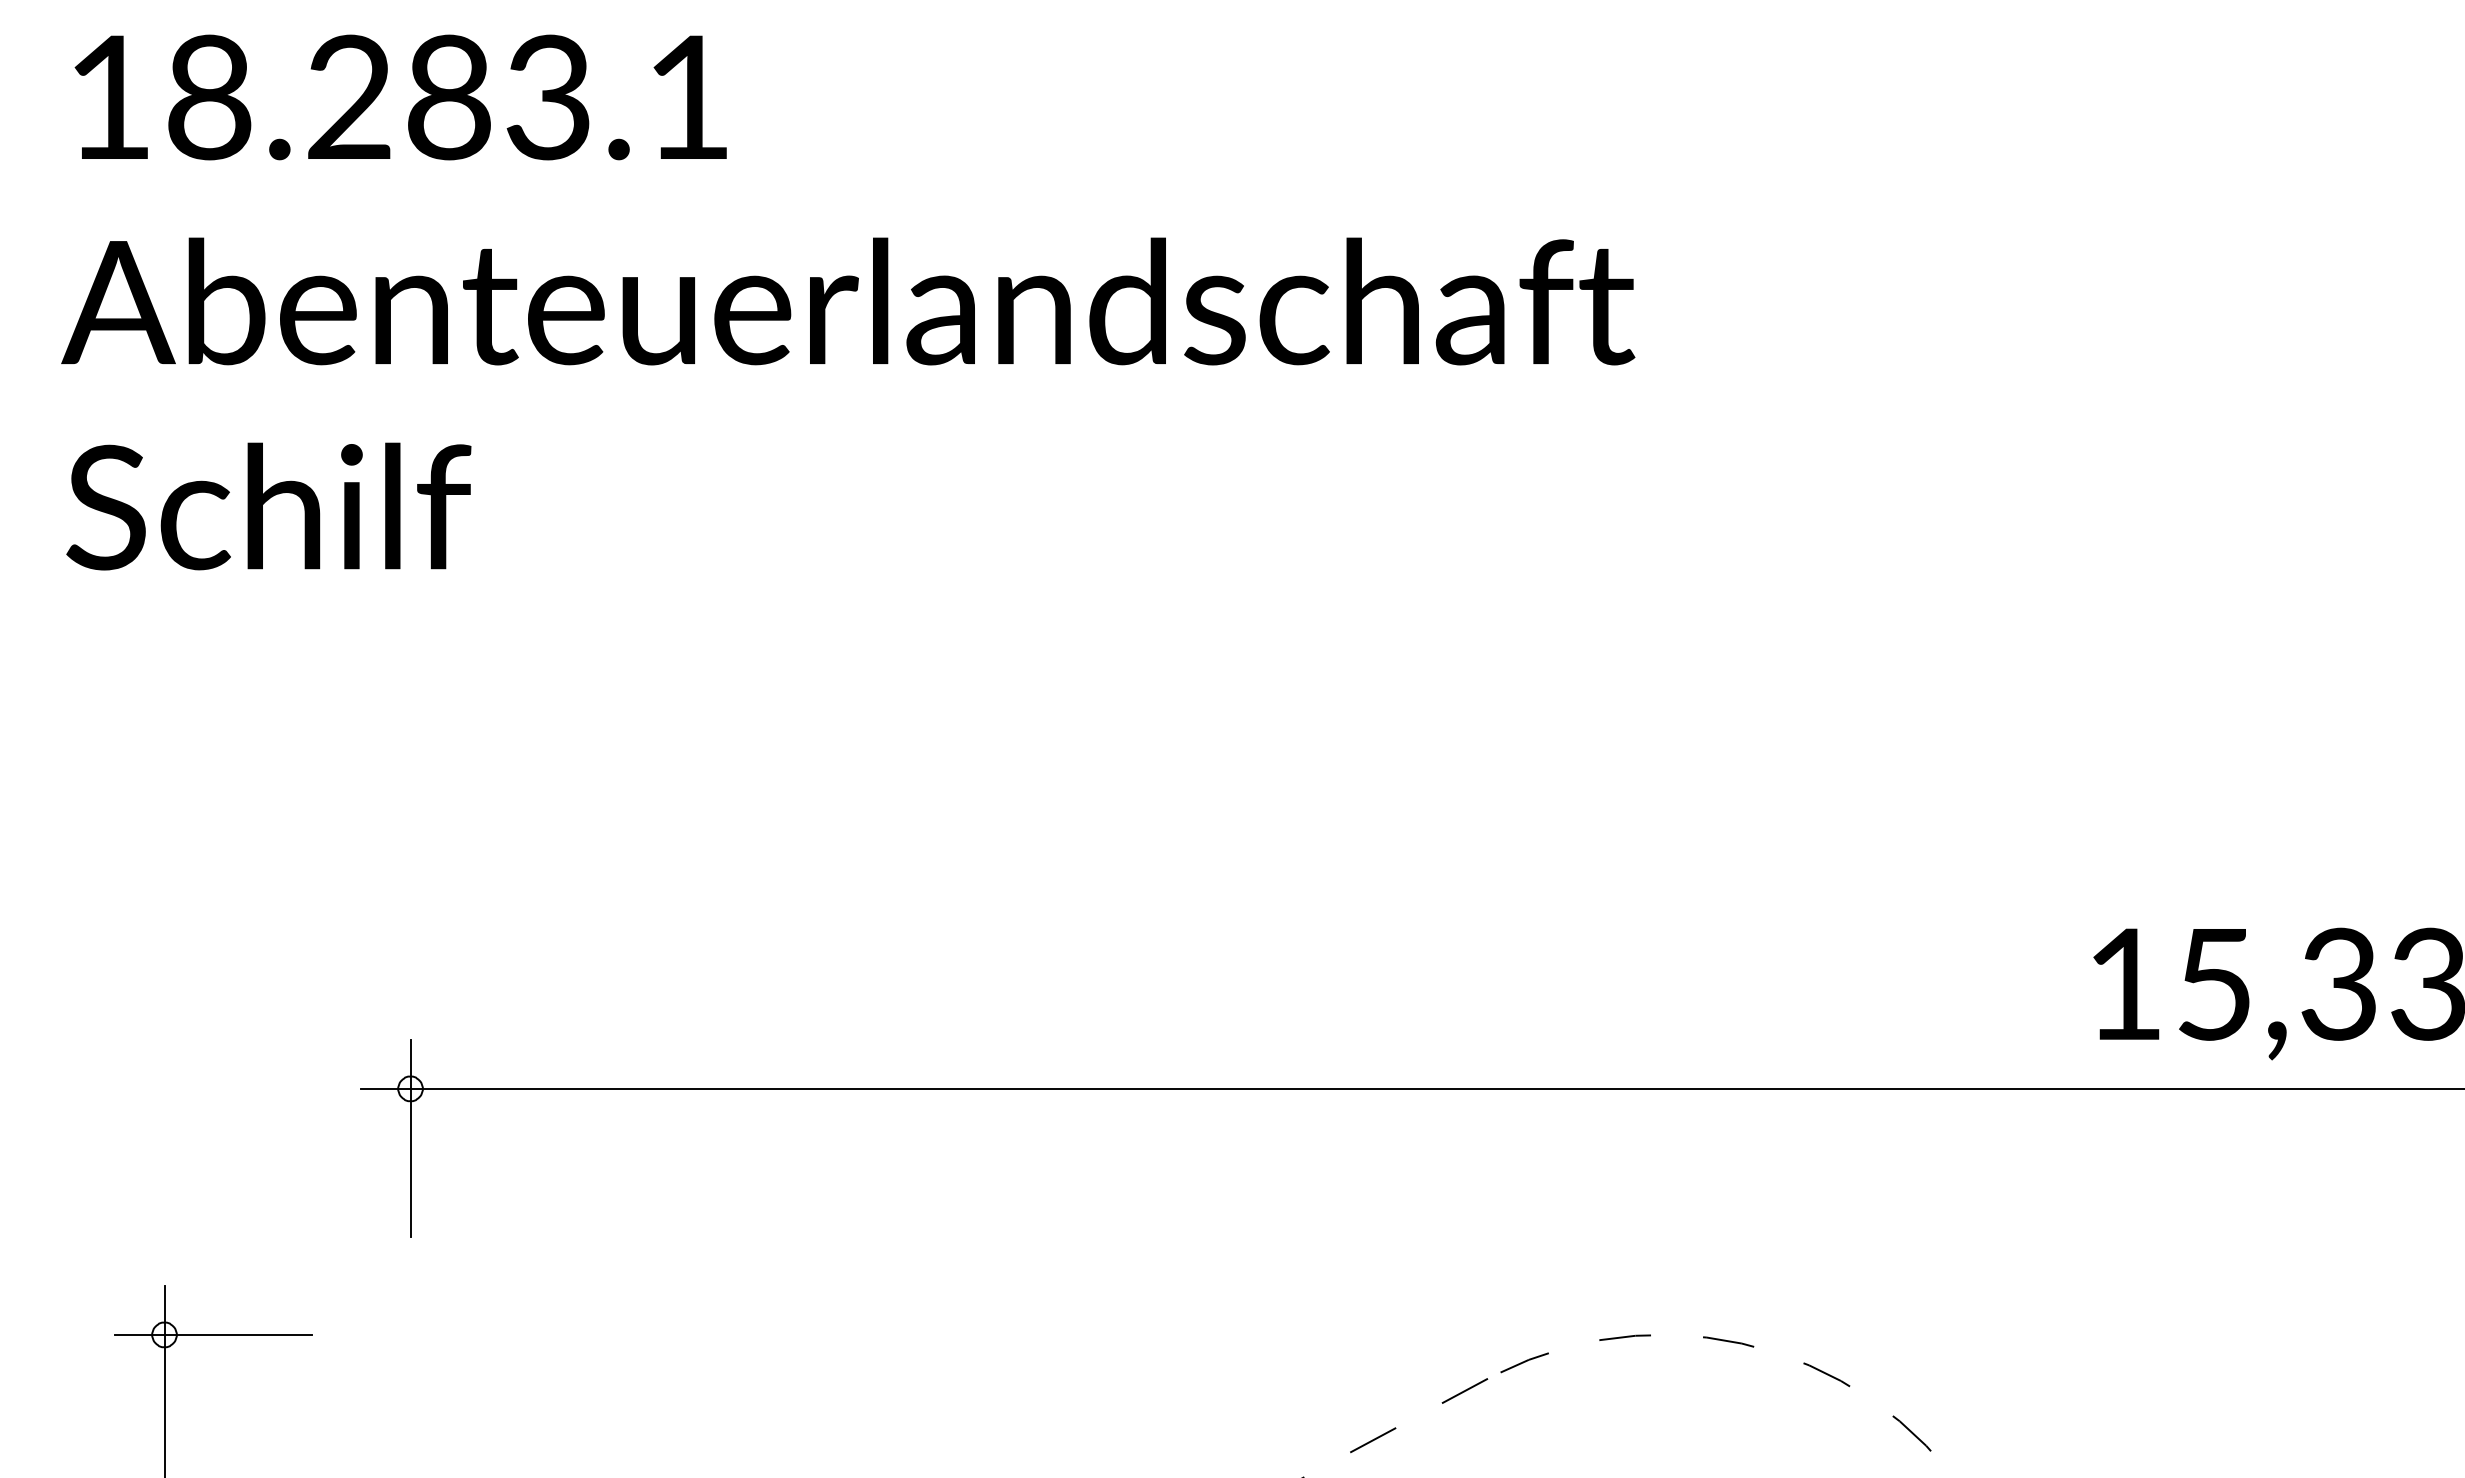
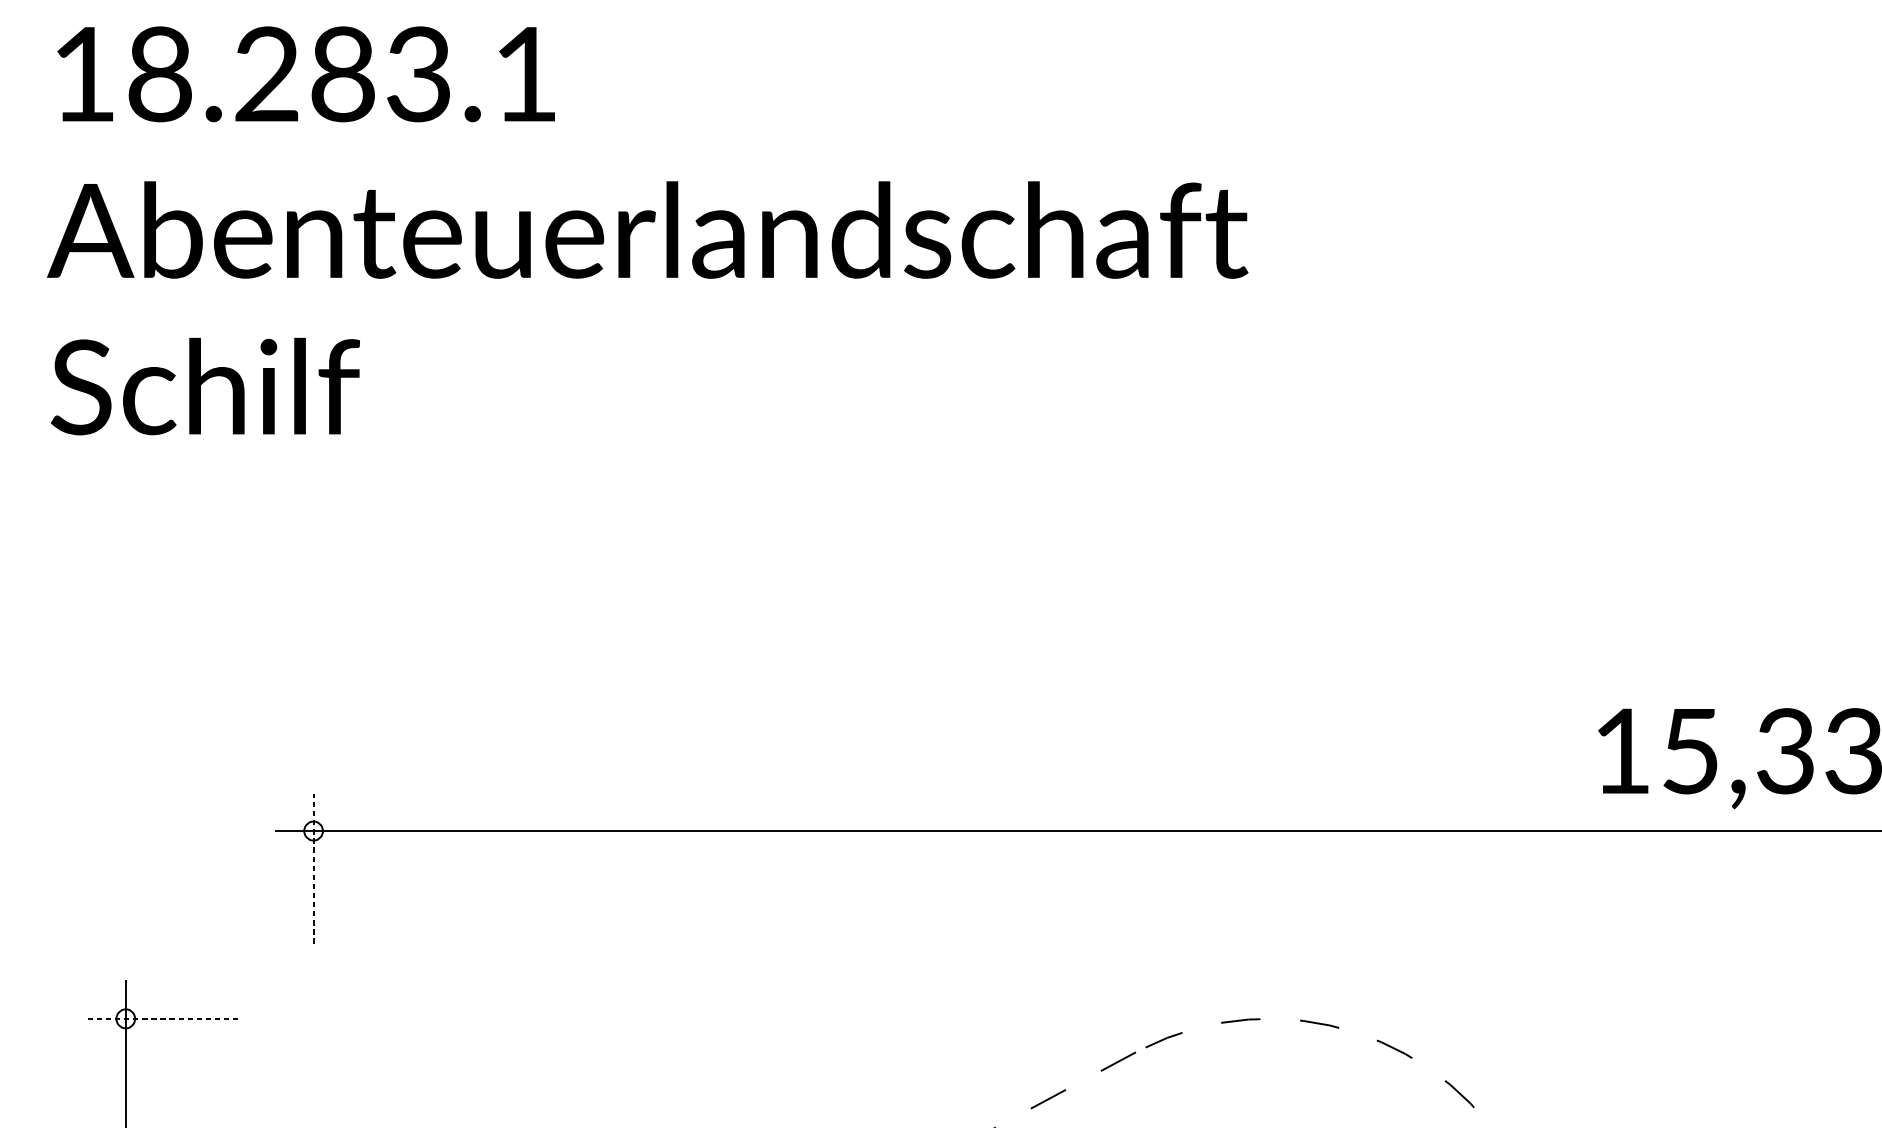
line: (410, 1137) -> (313, 868), solid -> dashed
line: (213, 1334) -> (163, 1018), solid -> dashed

